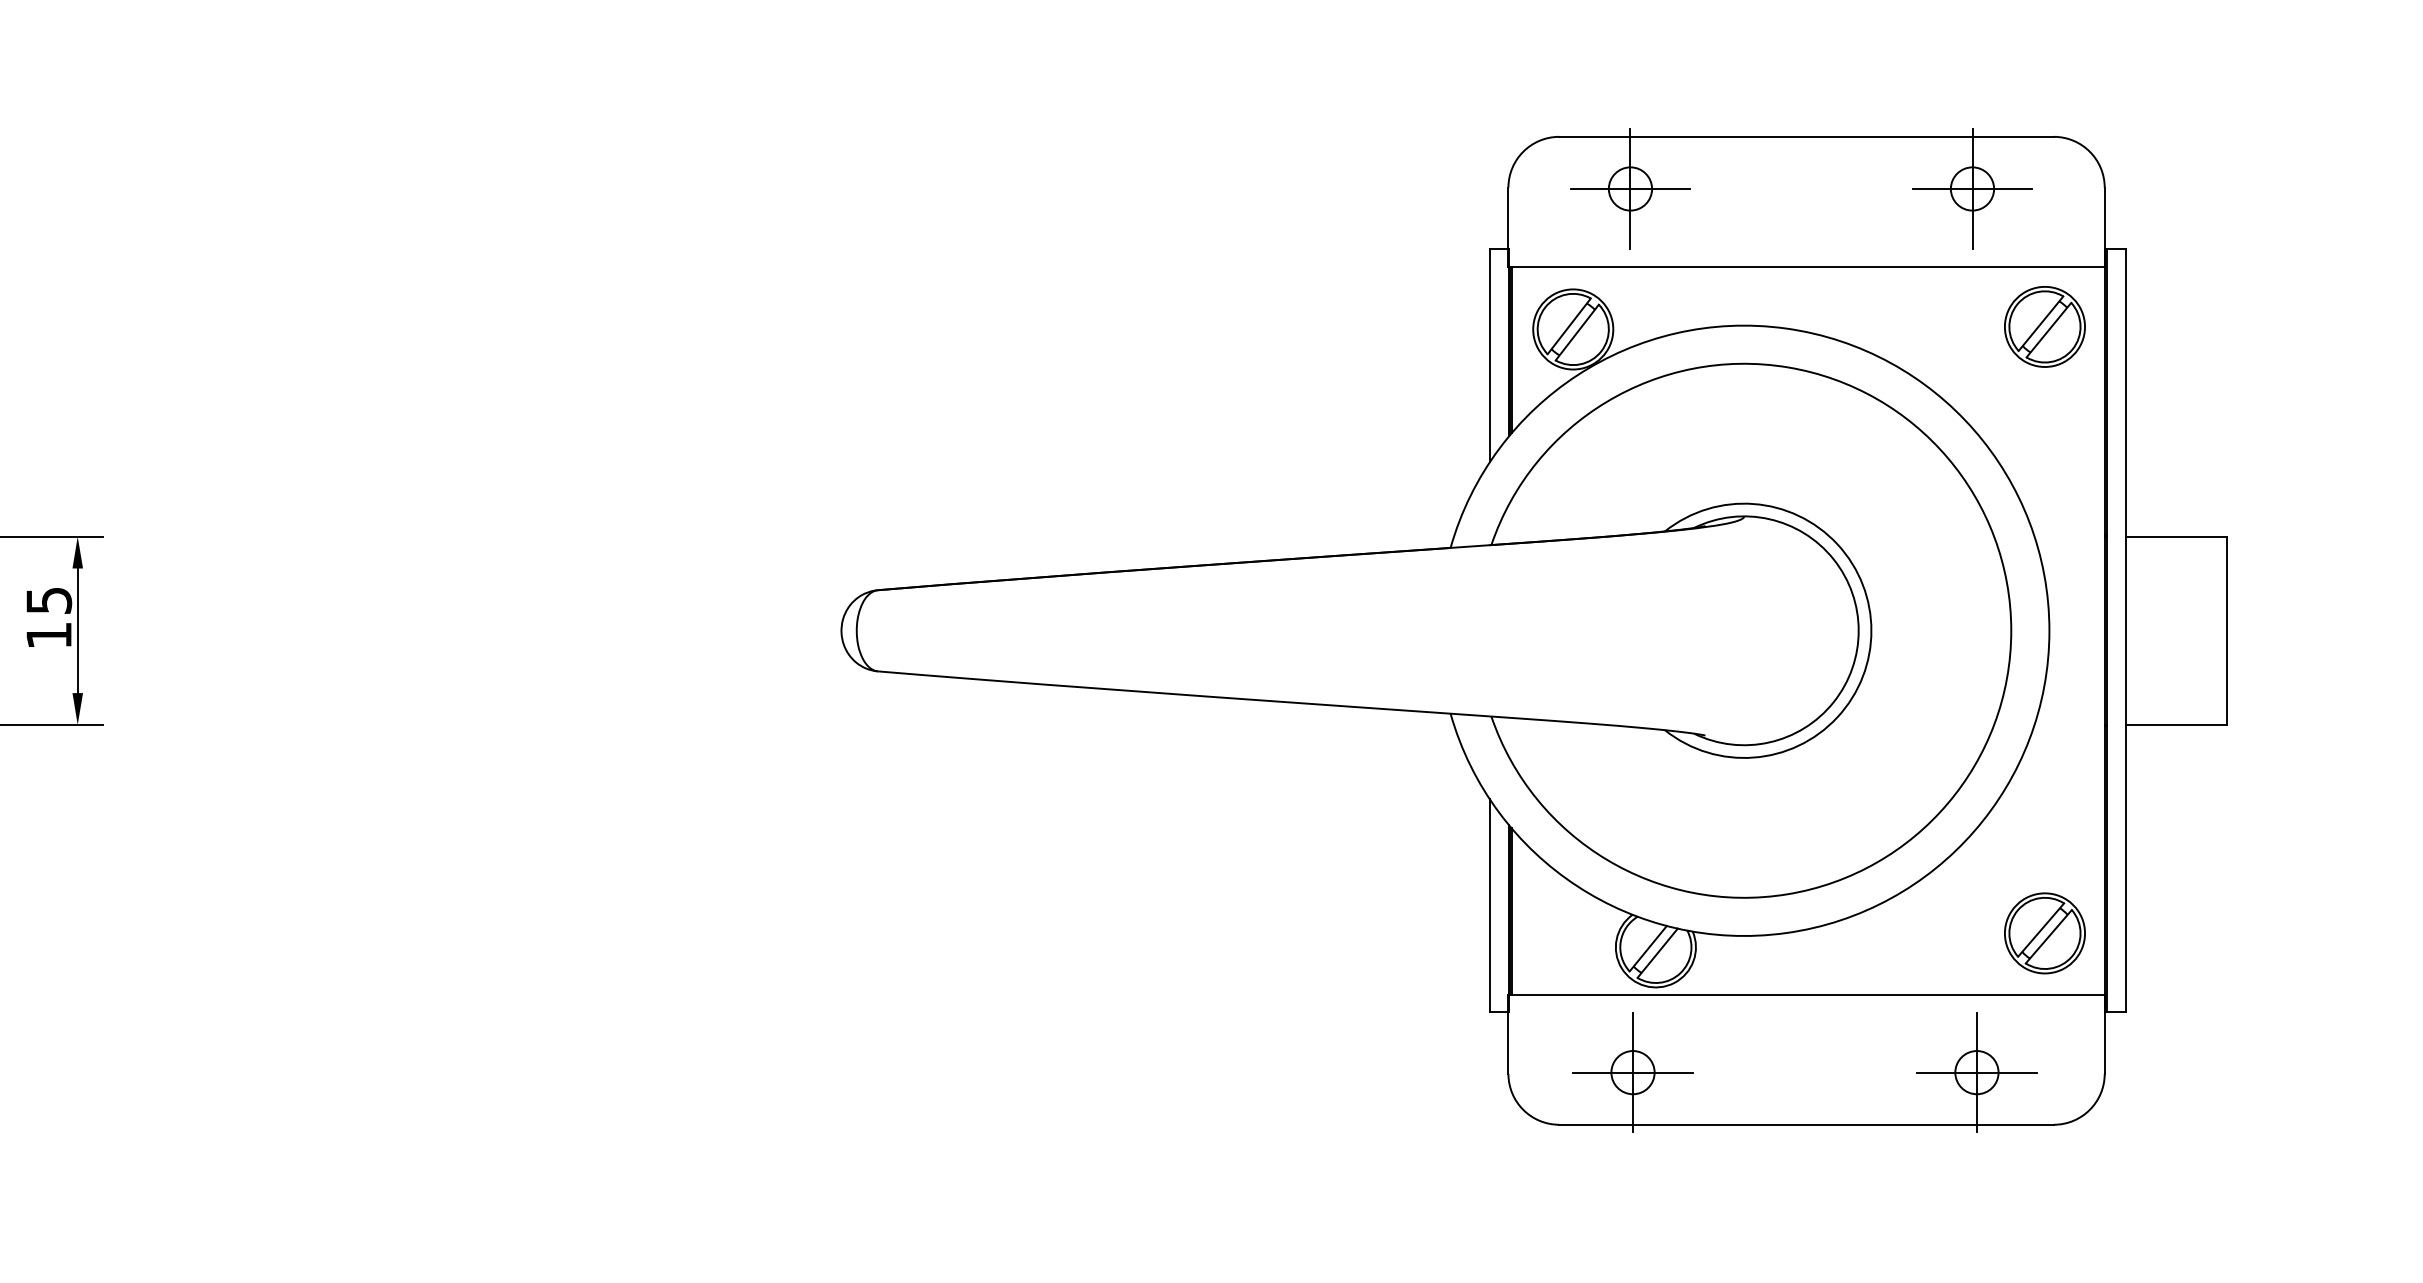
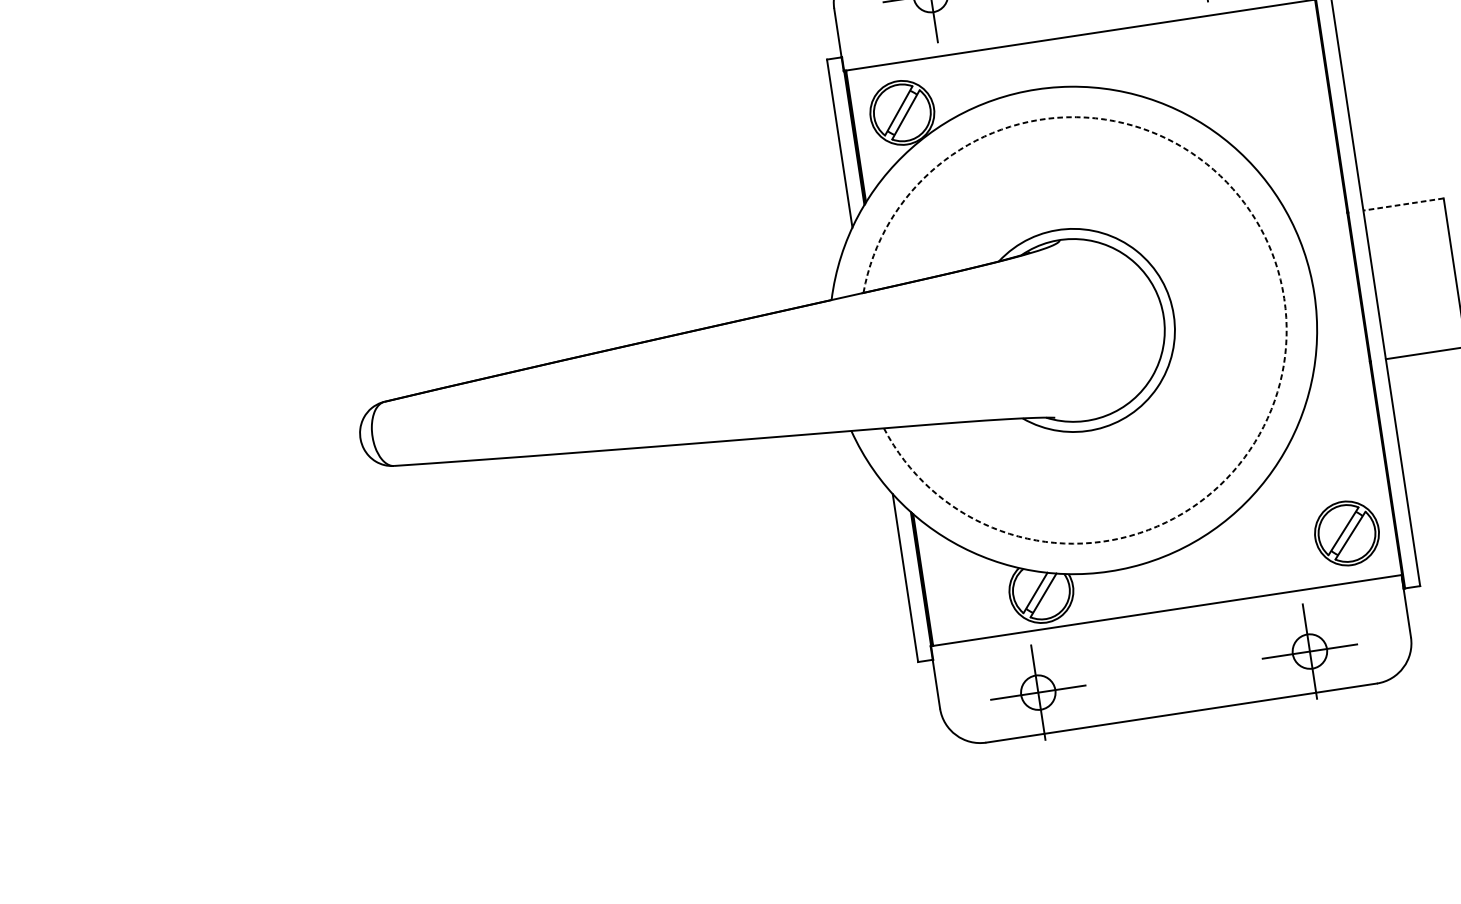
part: (2044, 326) -> (1274, 54), removed
line: (2176, 536) -> (1403, 204), solid -> dashed
arc: (2011, 630) -> (1284, 298), solid -> dashed

